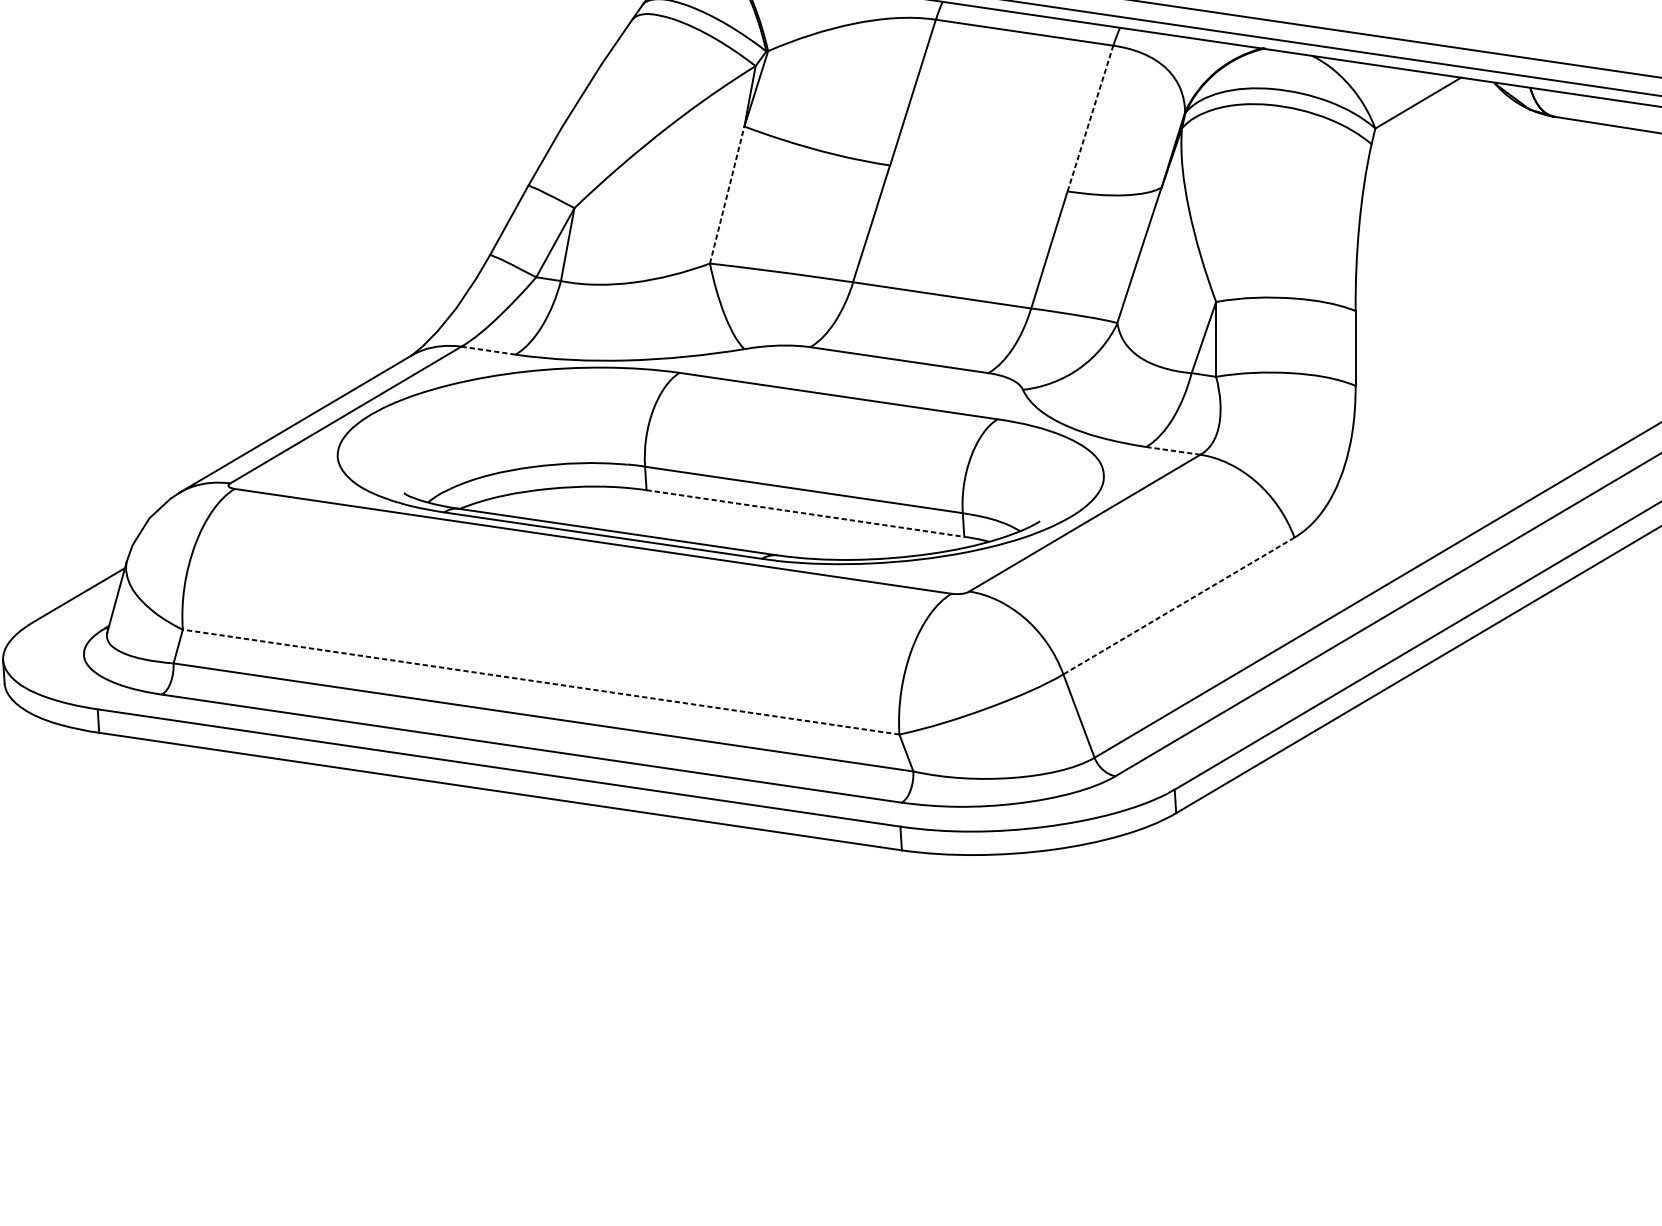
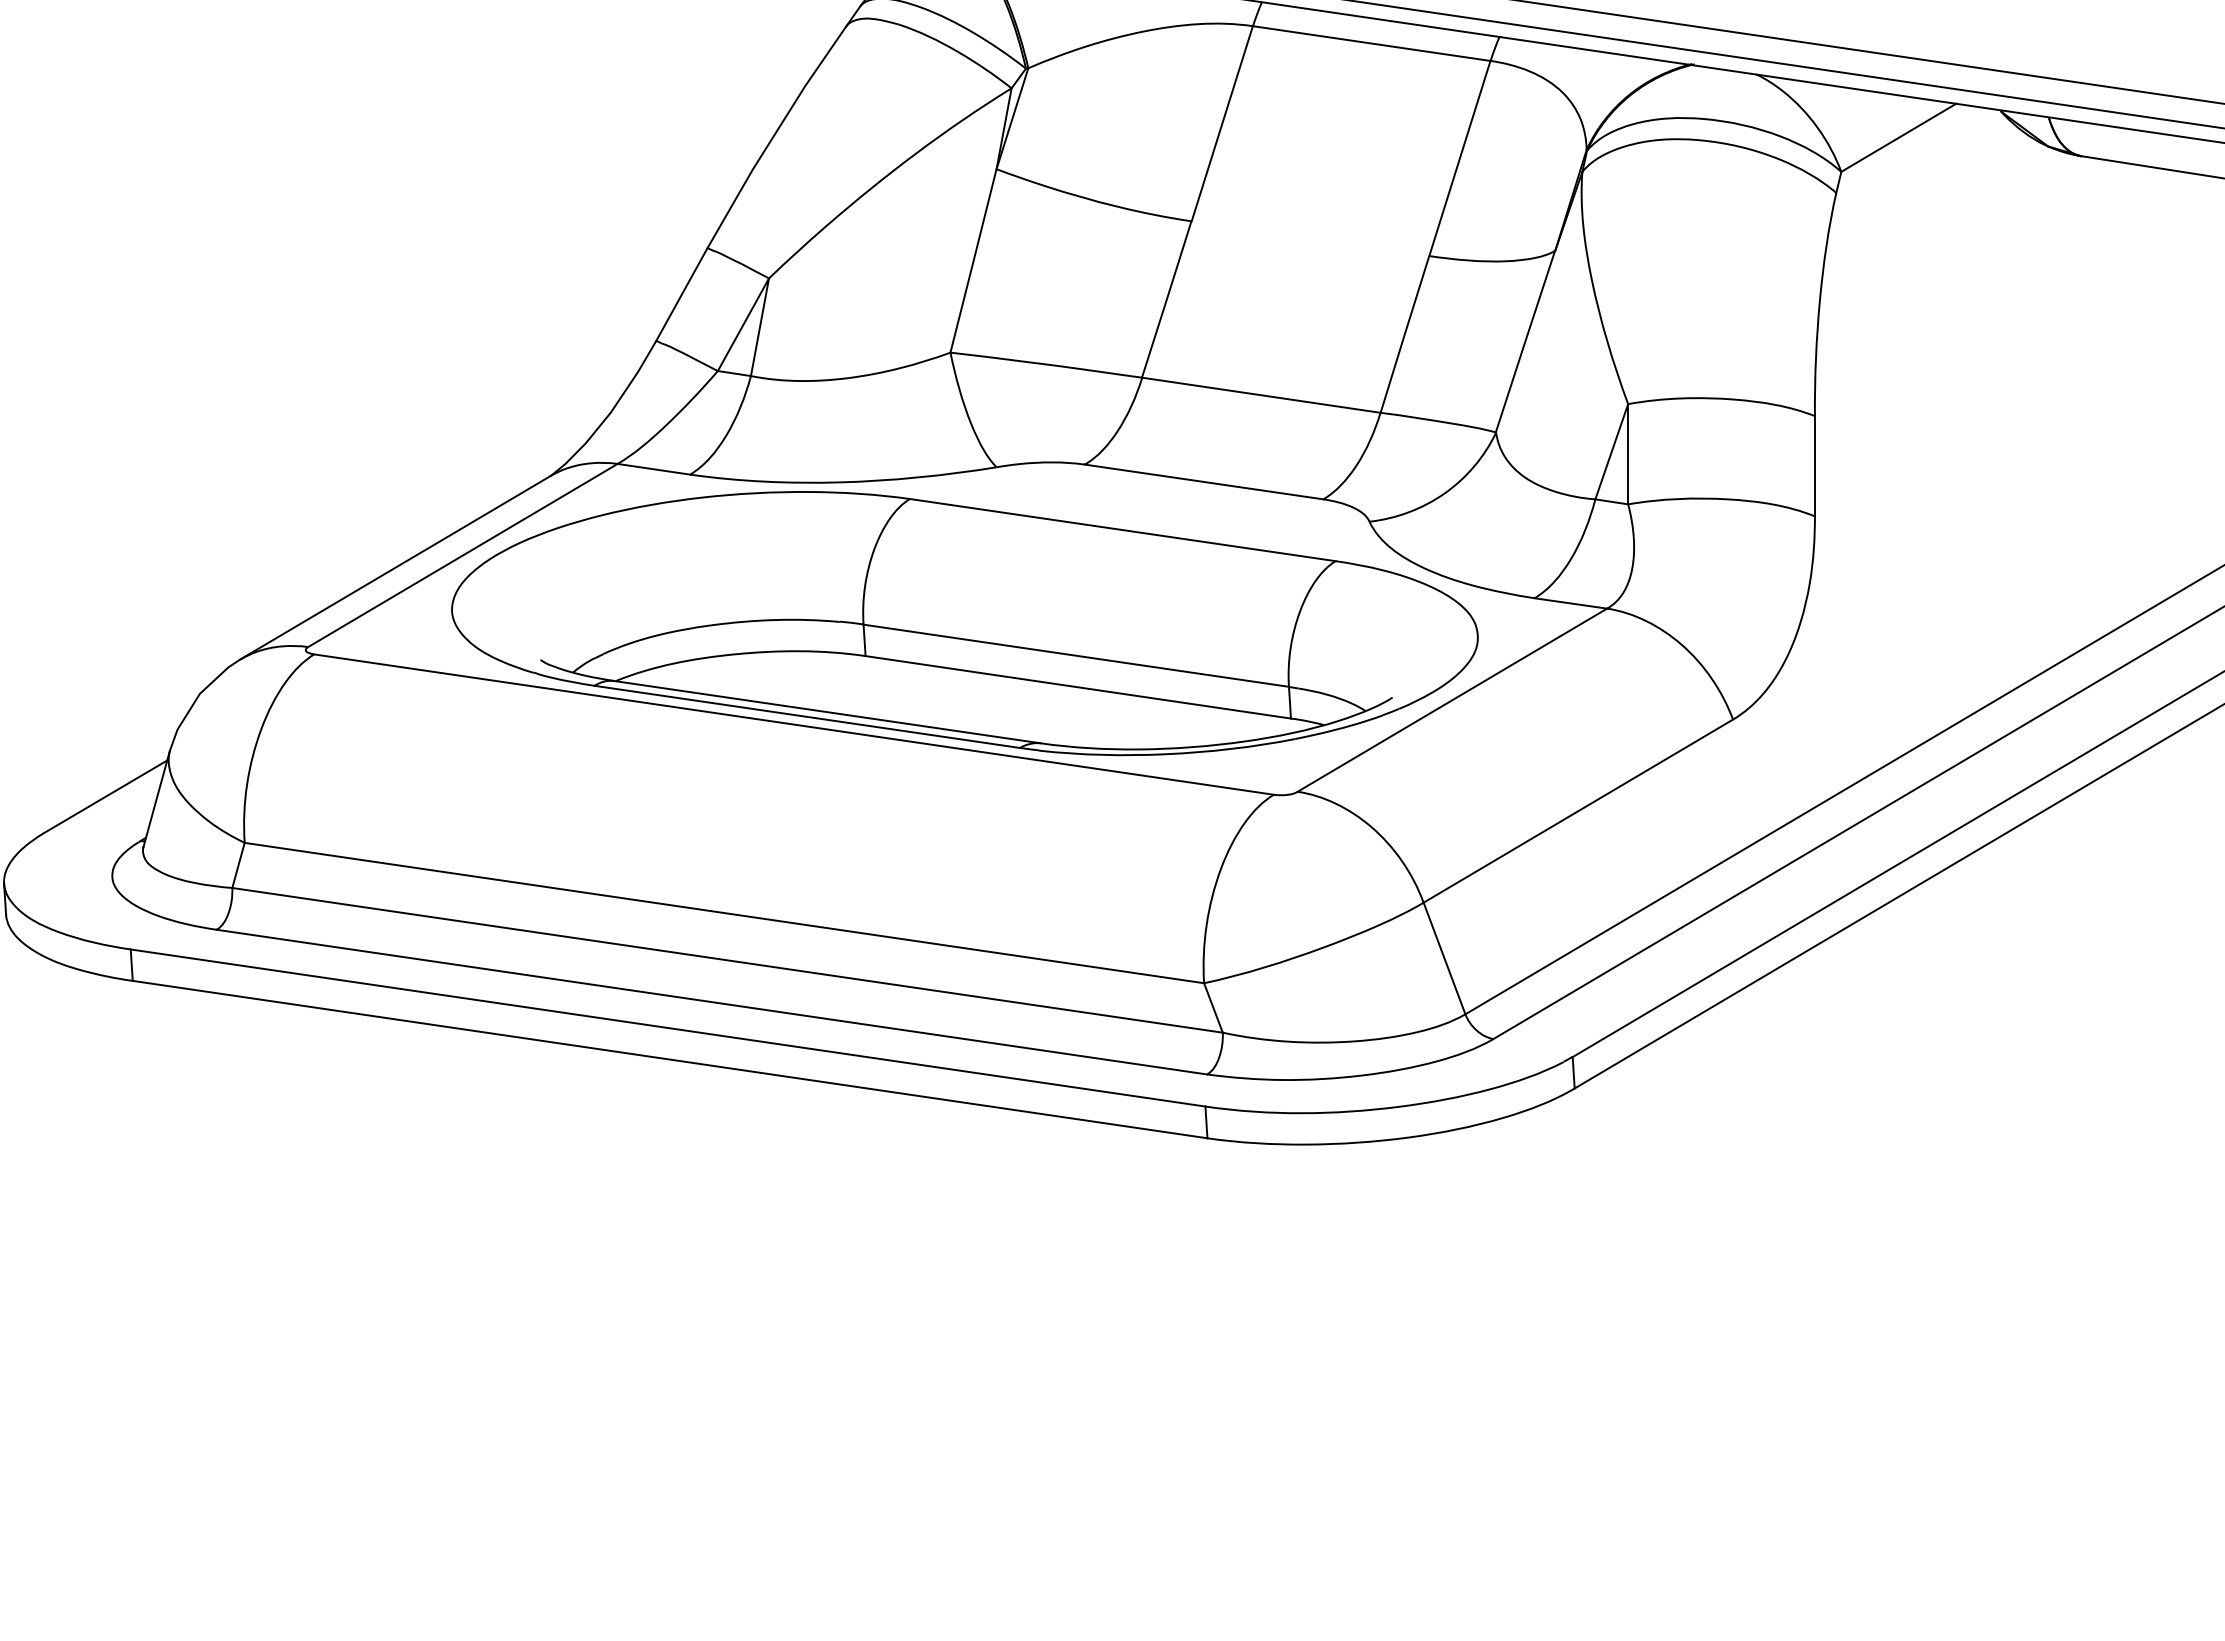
line: (1090, 118) -> (1460, 158), dashed -> solid
arc: (727, 194) -> (973, 260), dashed -> solid
line: (488, 350) -> (653, 469), dashed -> solid
line: (1173, 450) -> (1570, 603), dashed -> solid
line: (805, 513) -> (1078, 687), dashed -> solid
line: (1179, 606) -> (1578, 811), dashed -> solid
line: (541, 682) -> (724, 913), dashed -> solid

